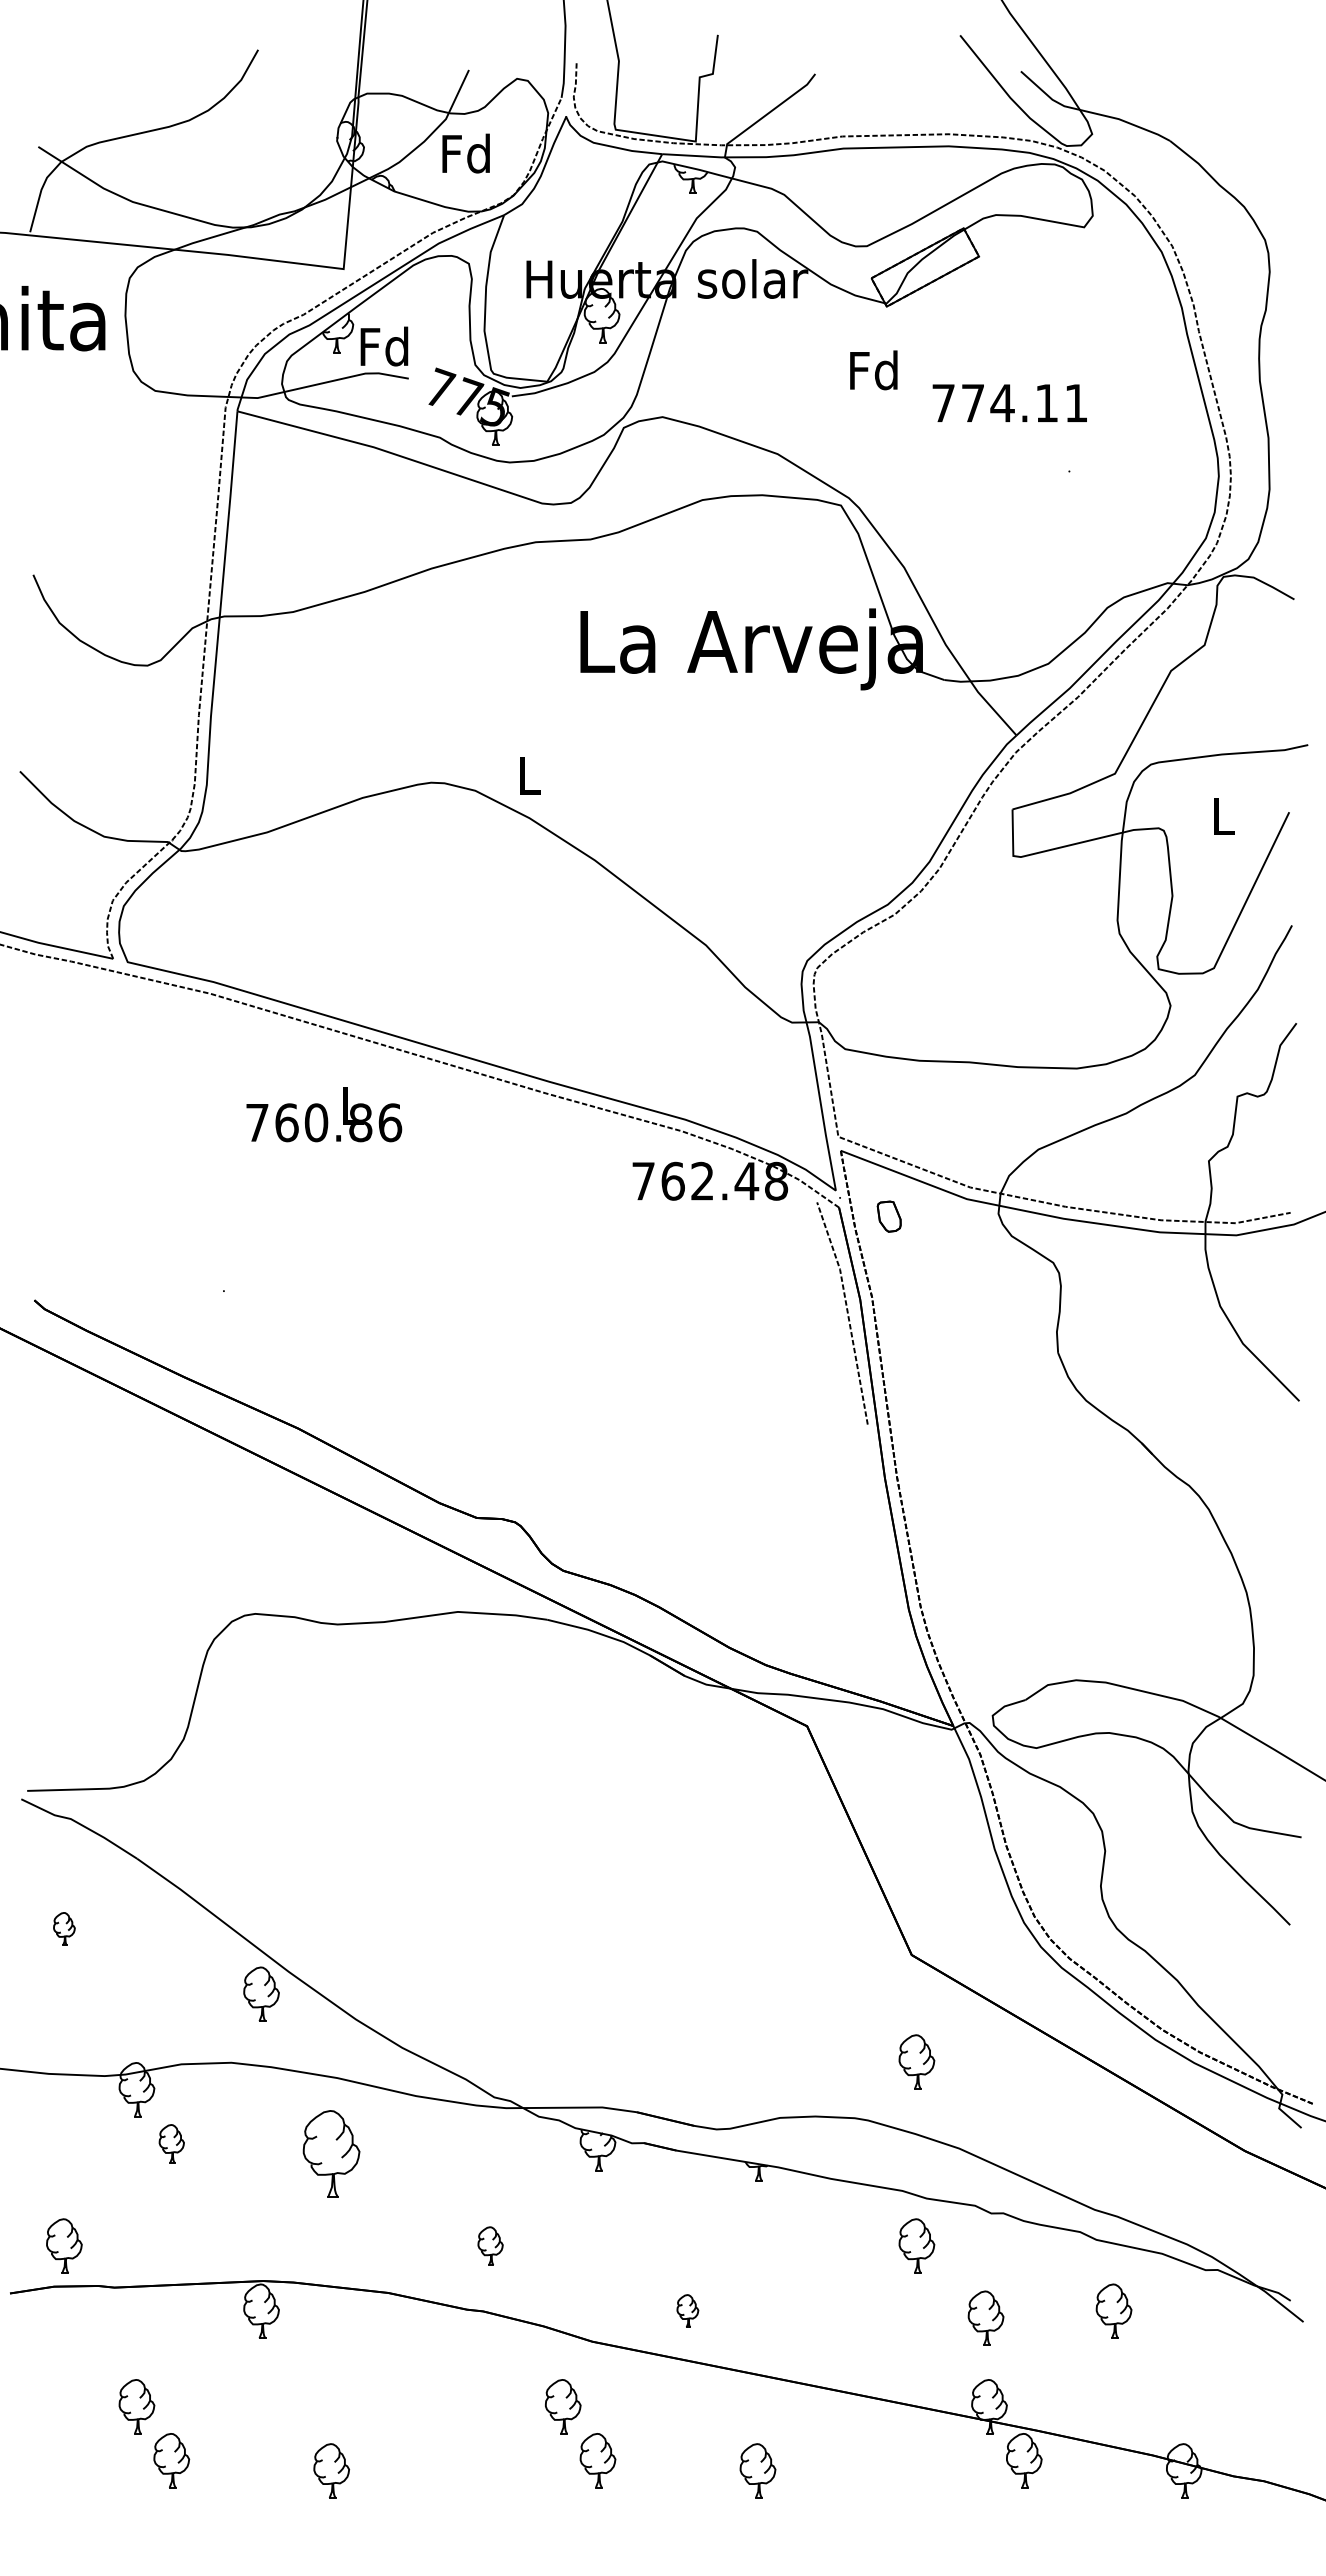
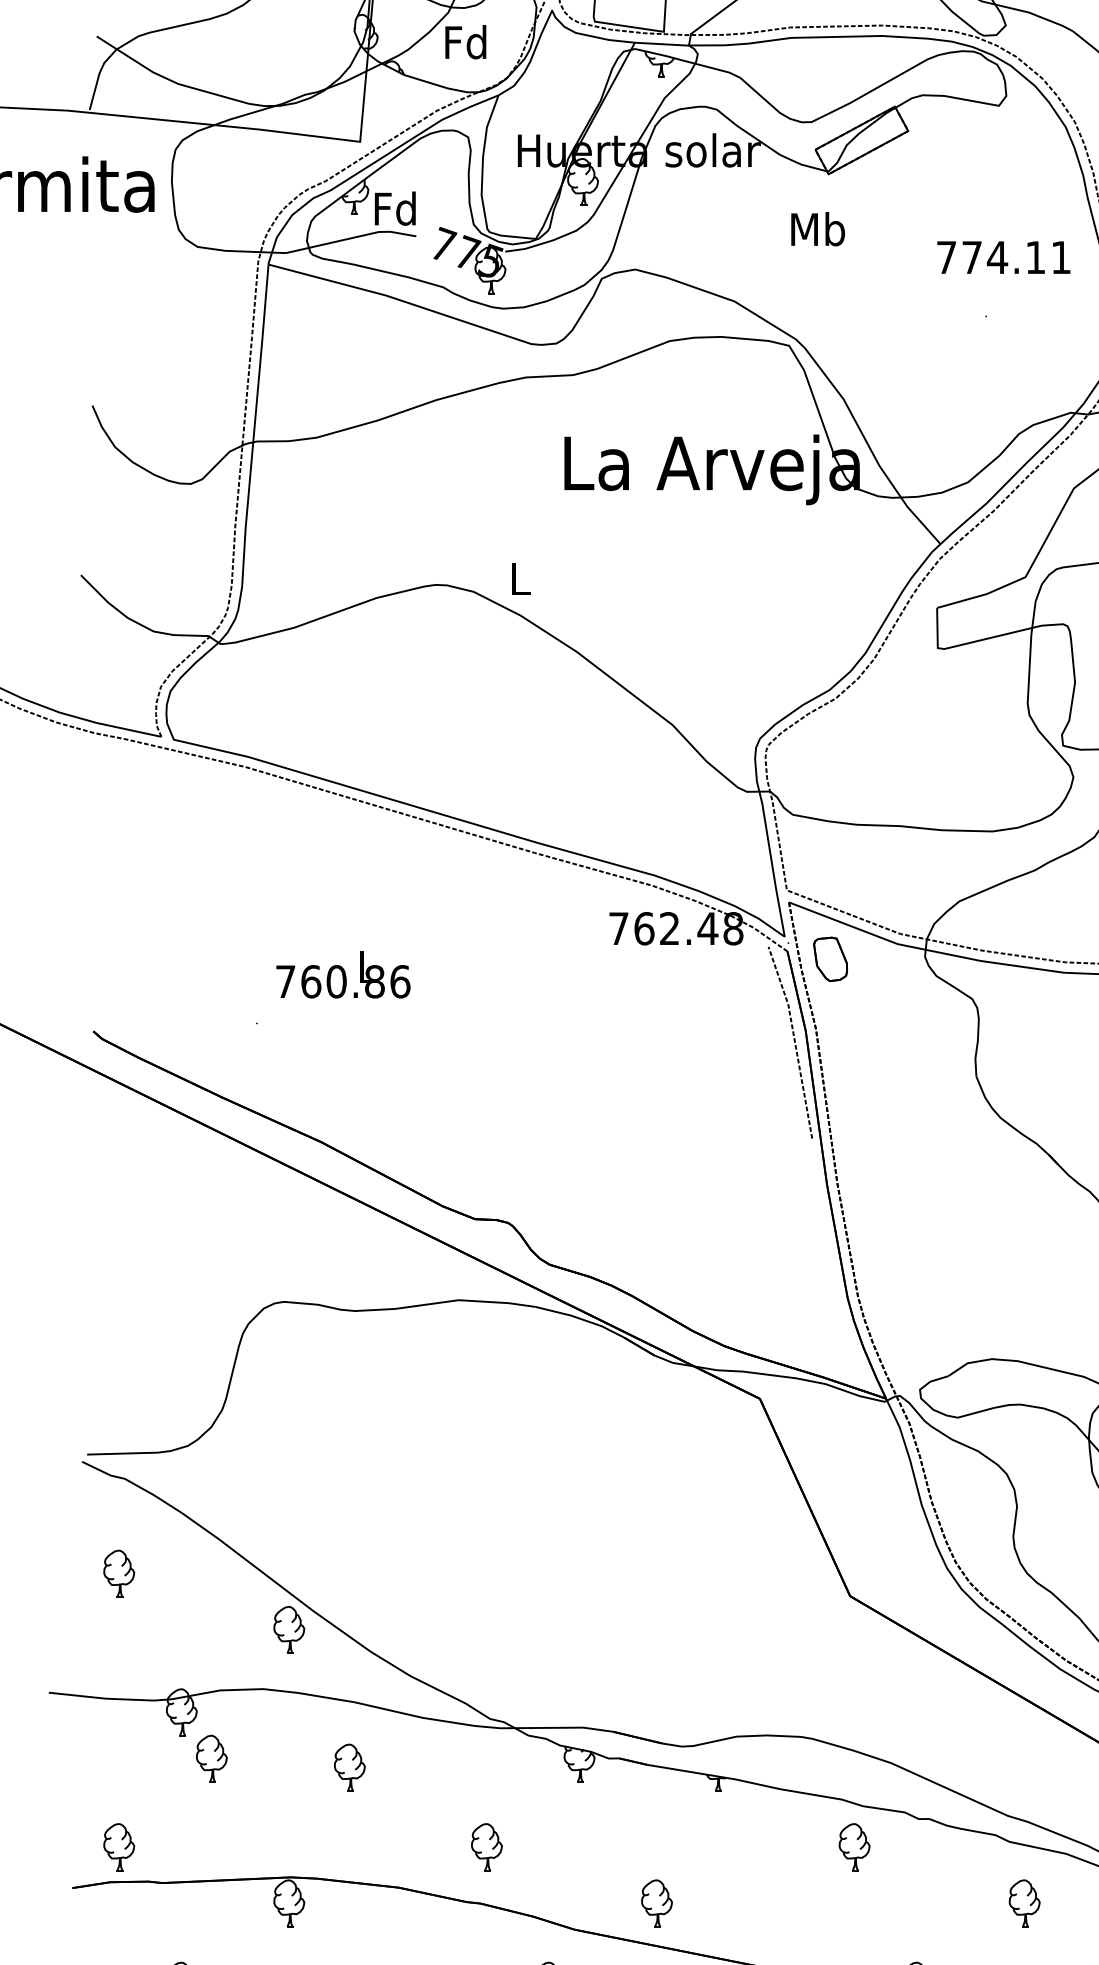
text: (874, 370) -> (818, 229), Fd -> Mb
text: (1009, 402) -> (1003, 256), moved
text: (324, 1114) -> (343, 974), moved
part: (889, 1216) -> (830, 959), size x1.67
part: (64, 1928) -> (119, 1573), size x1.67
part: (916, 2061) -> (854, 1687), removed
part: (171, 2143) -> (211, 1758), size x1.43
part: (331, 2153) -> (349, 1767), size x0.62
part: (490, 2245) -> (486, 1846), size x1.43
part: (687, 2310) -> (656, 1902), size x1.67
part: (985, 2317) -> (913, 1908), removed

